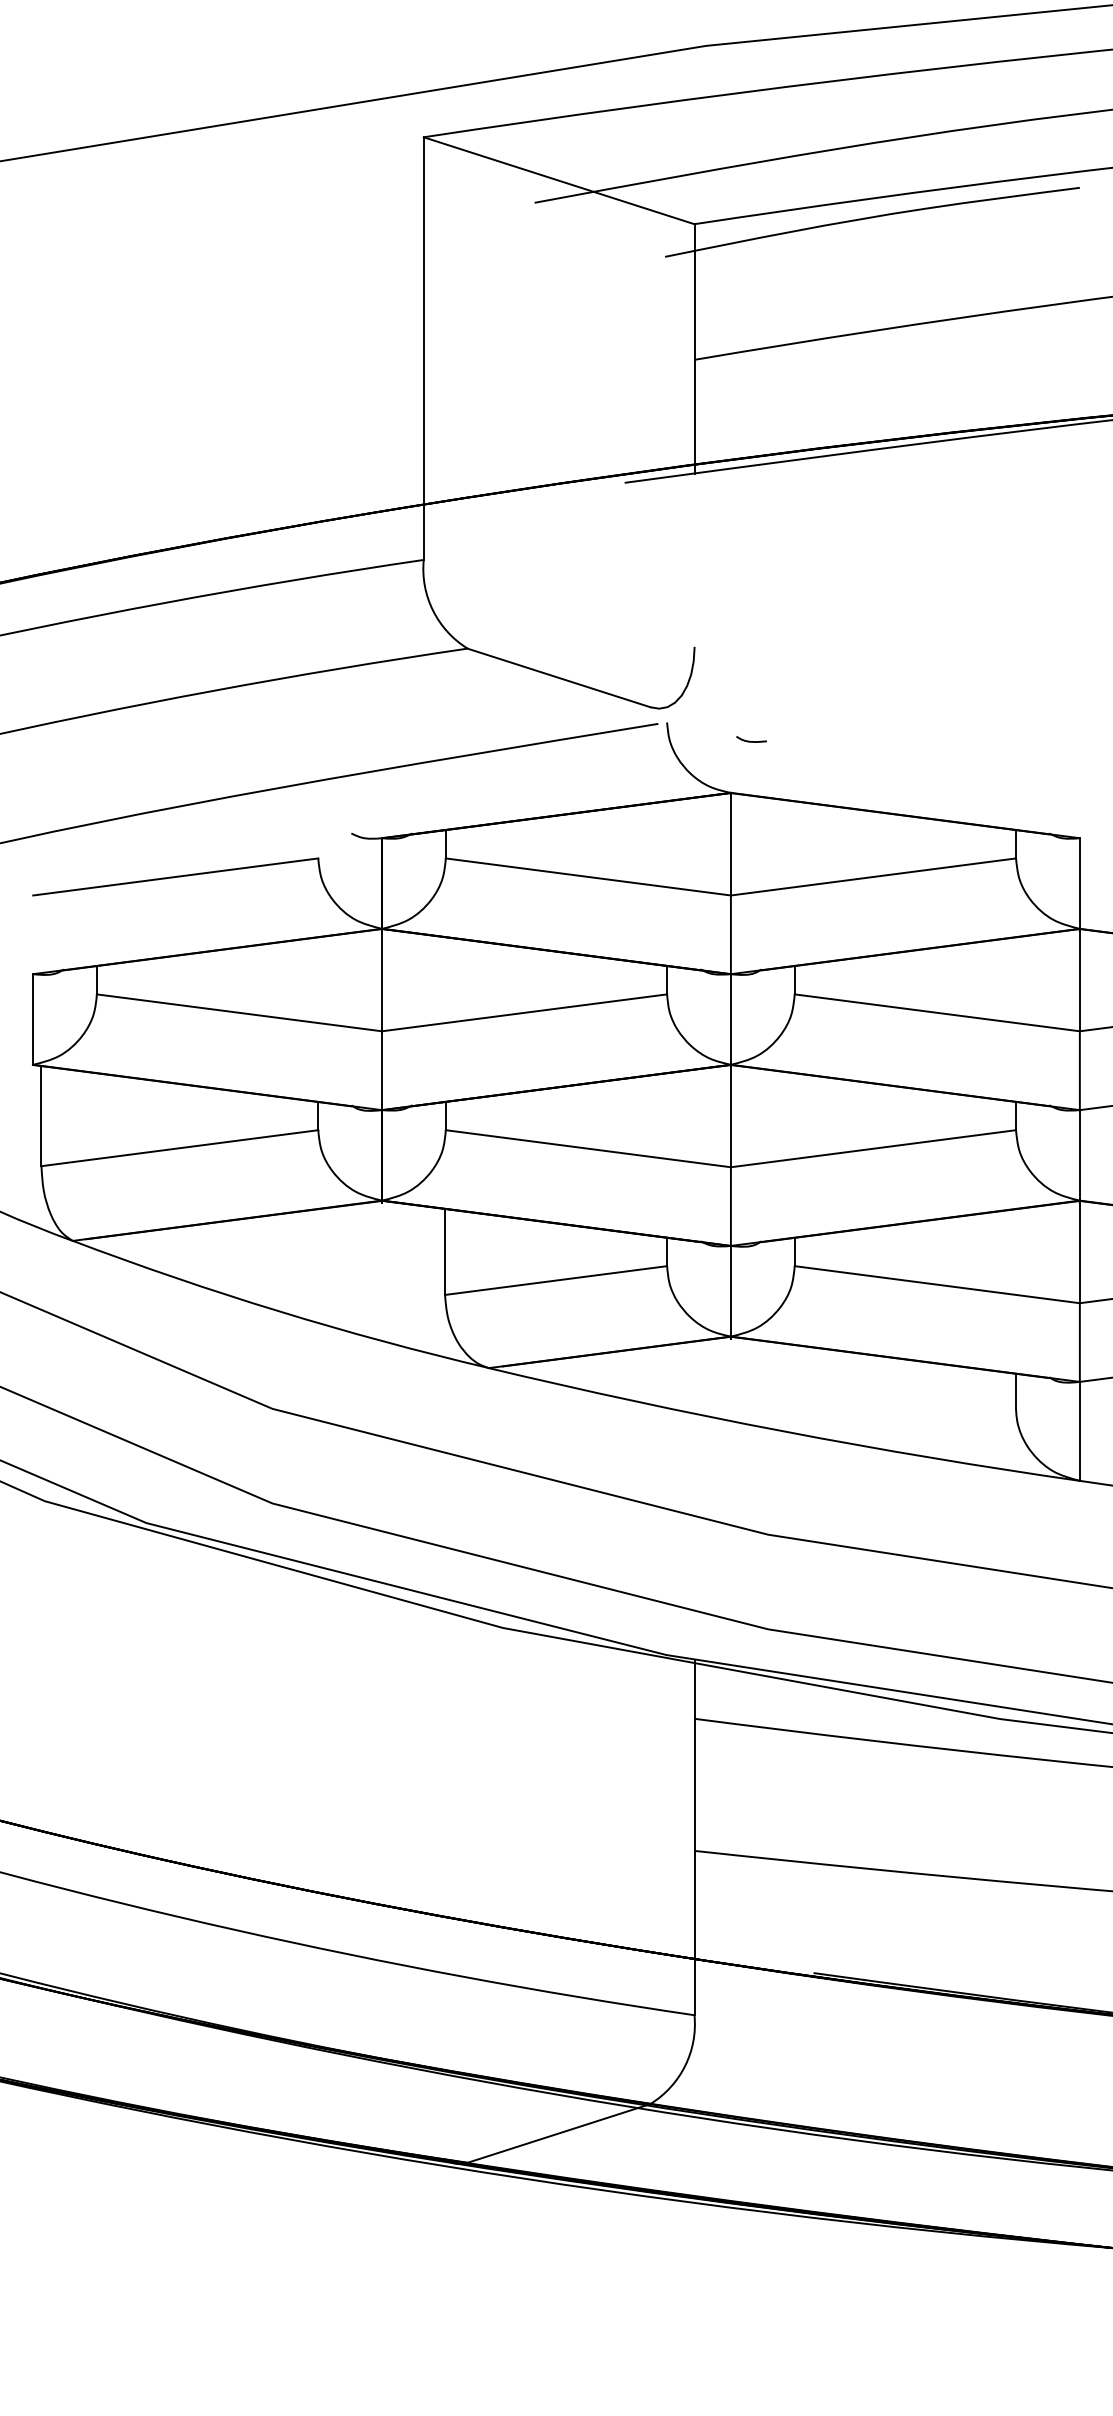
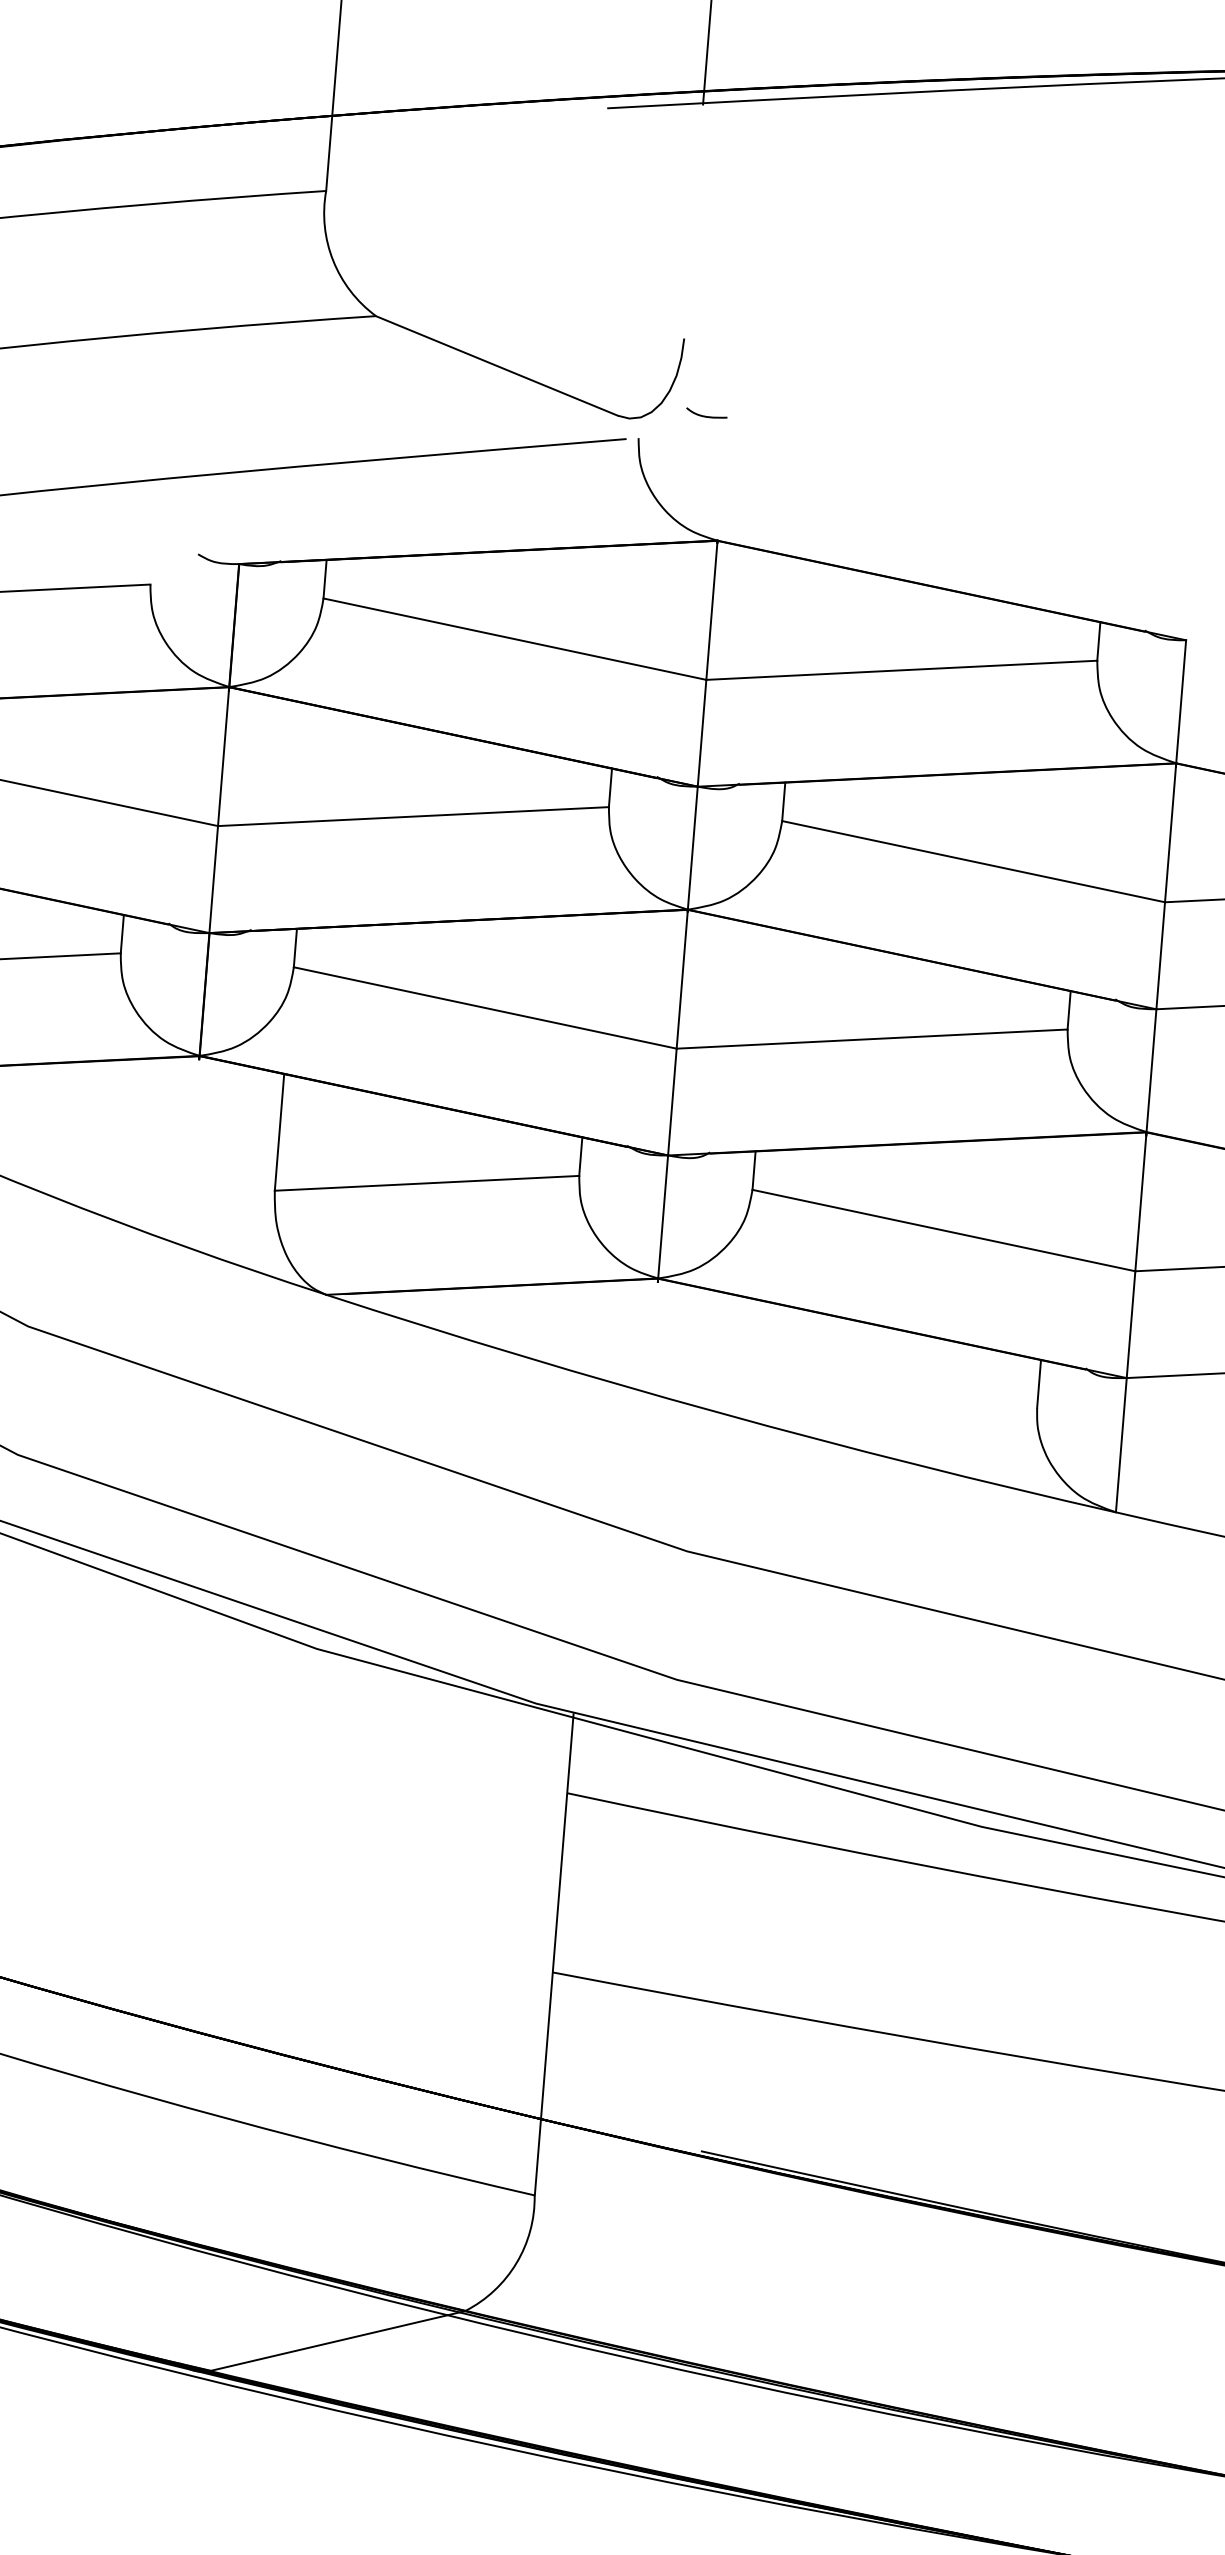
curve: (751, 741) -> (706, 416), moved

